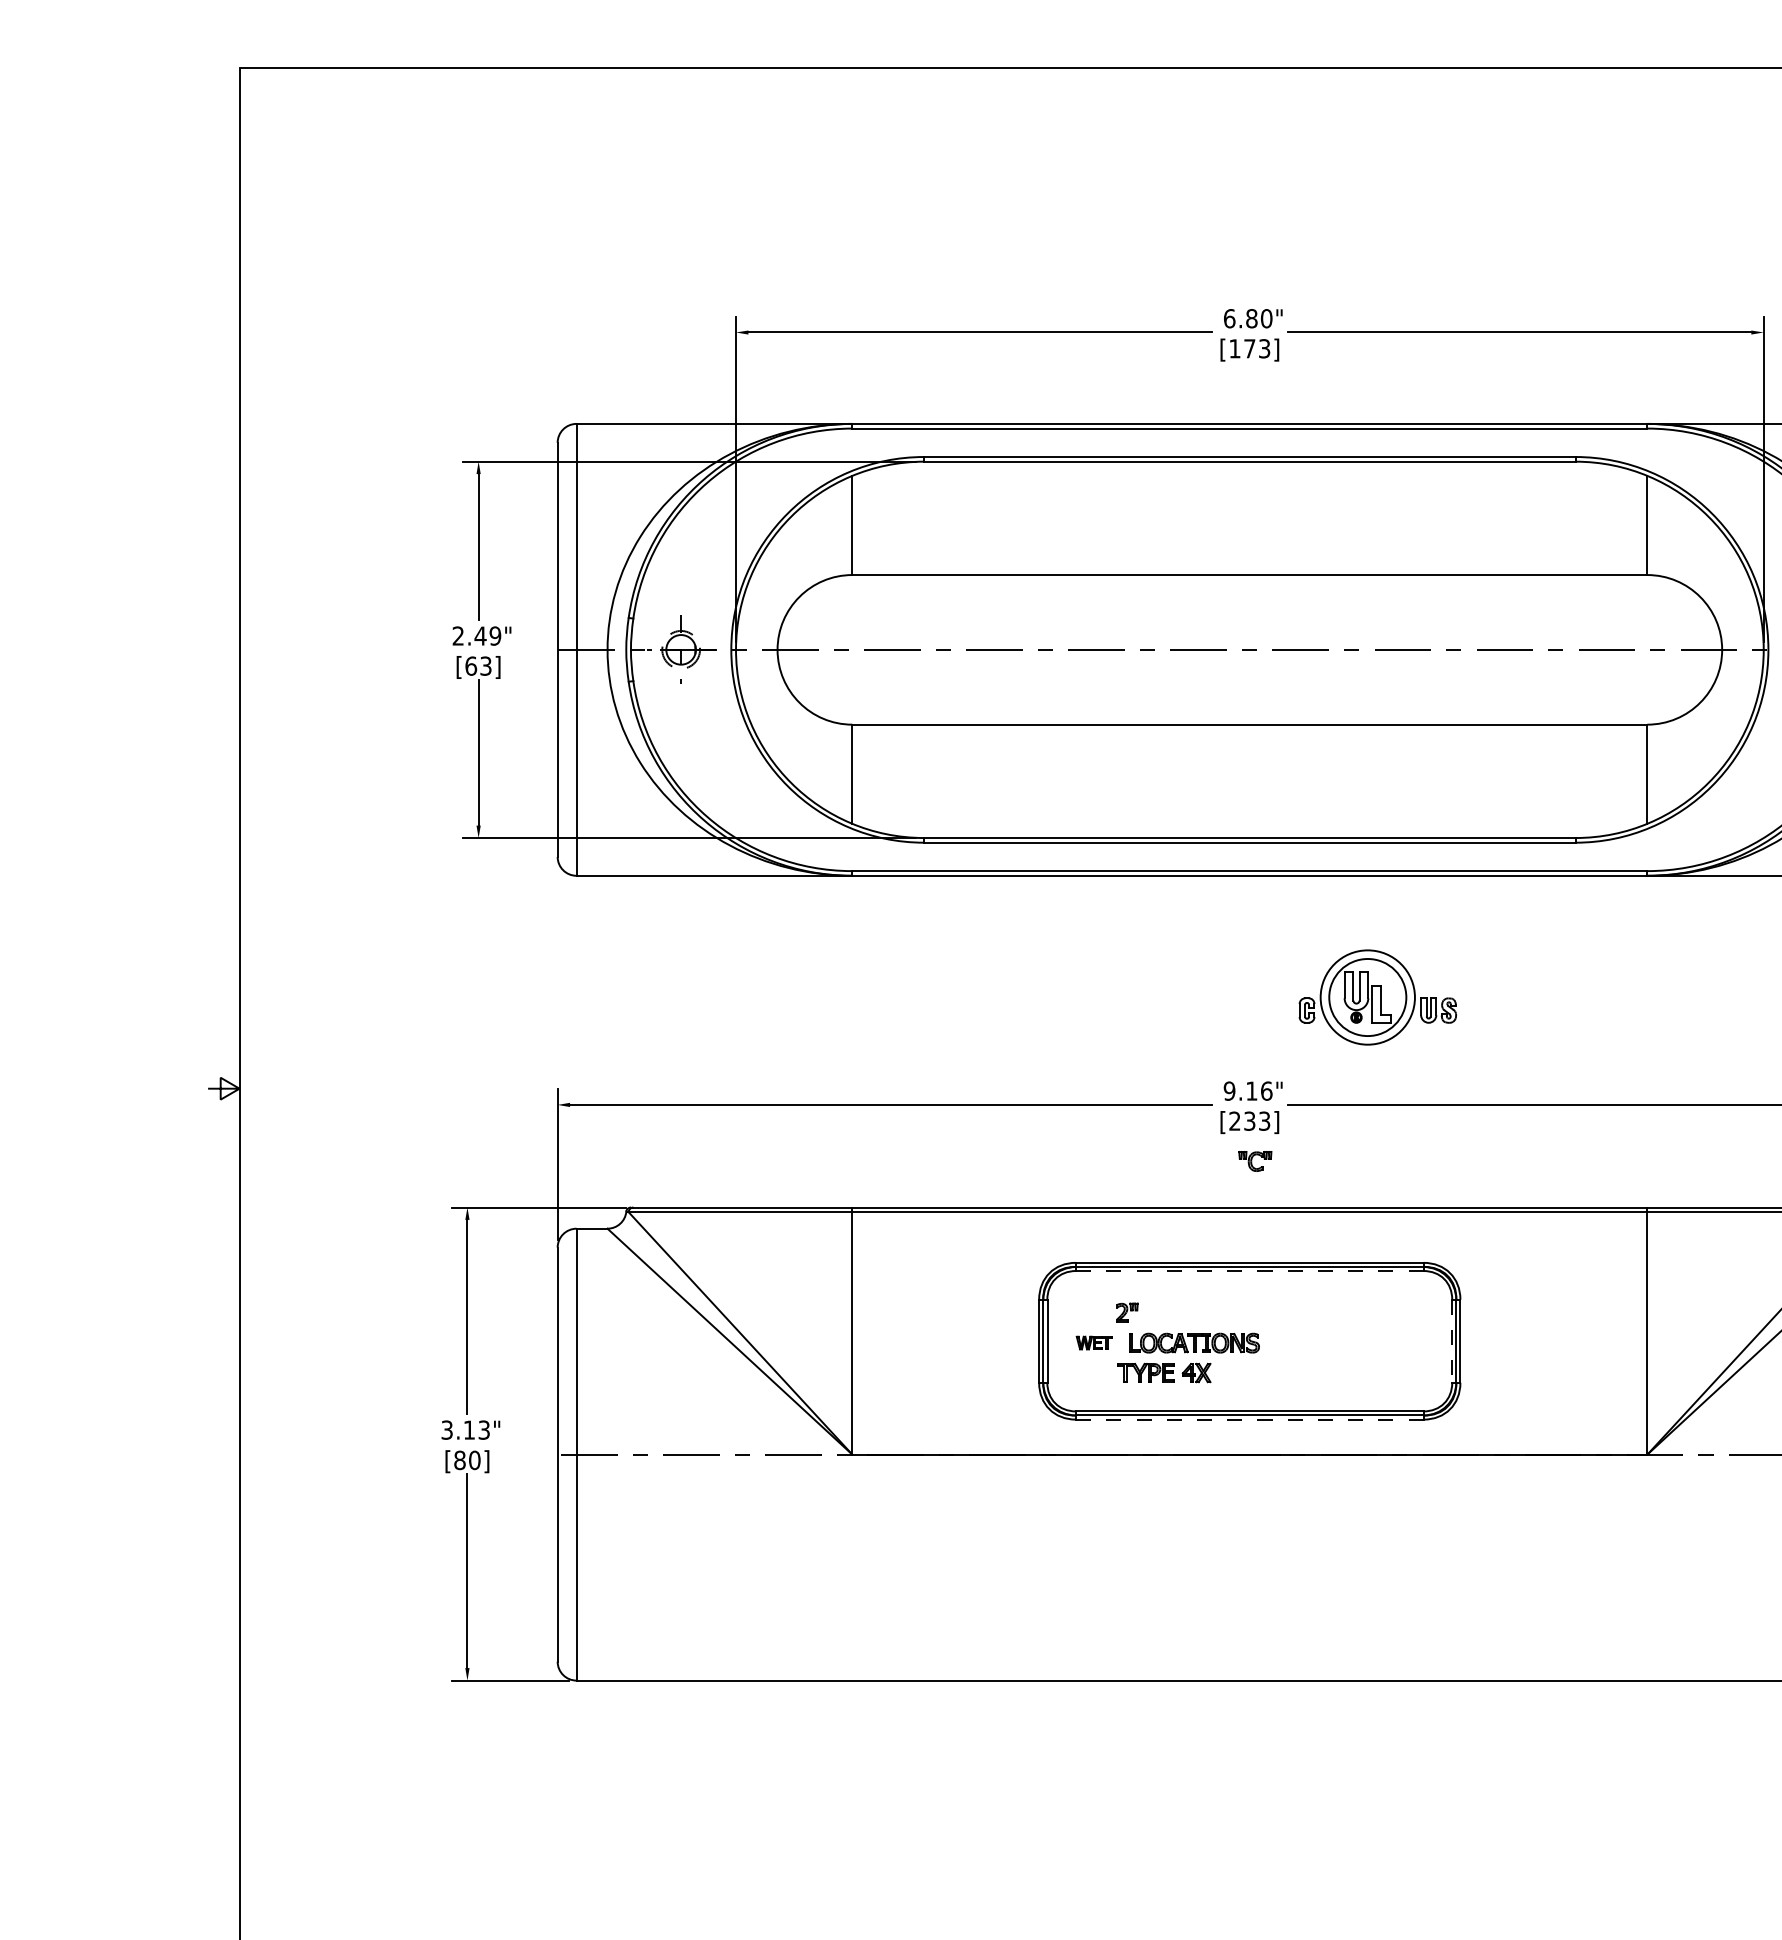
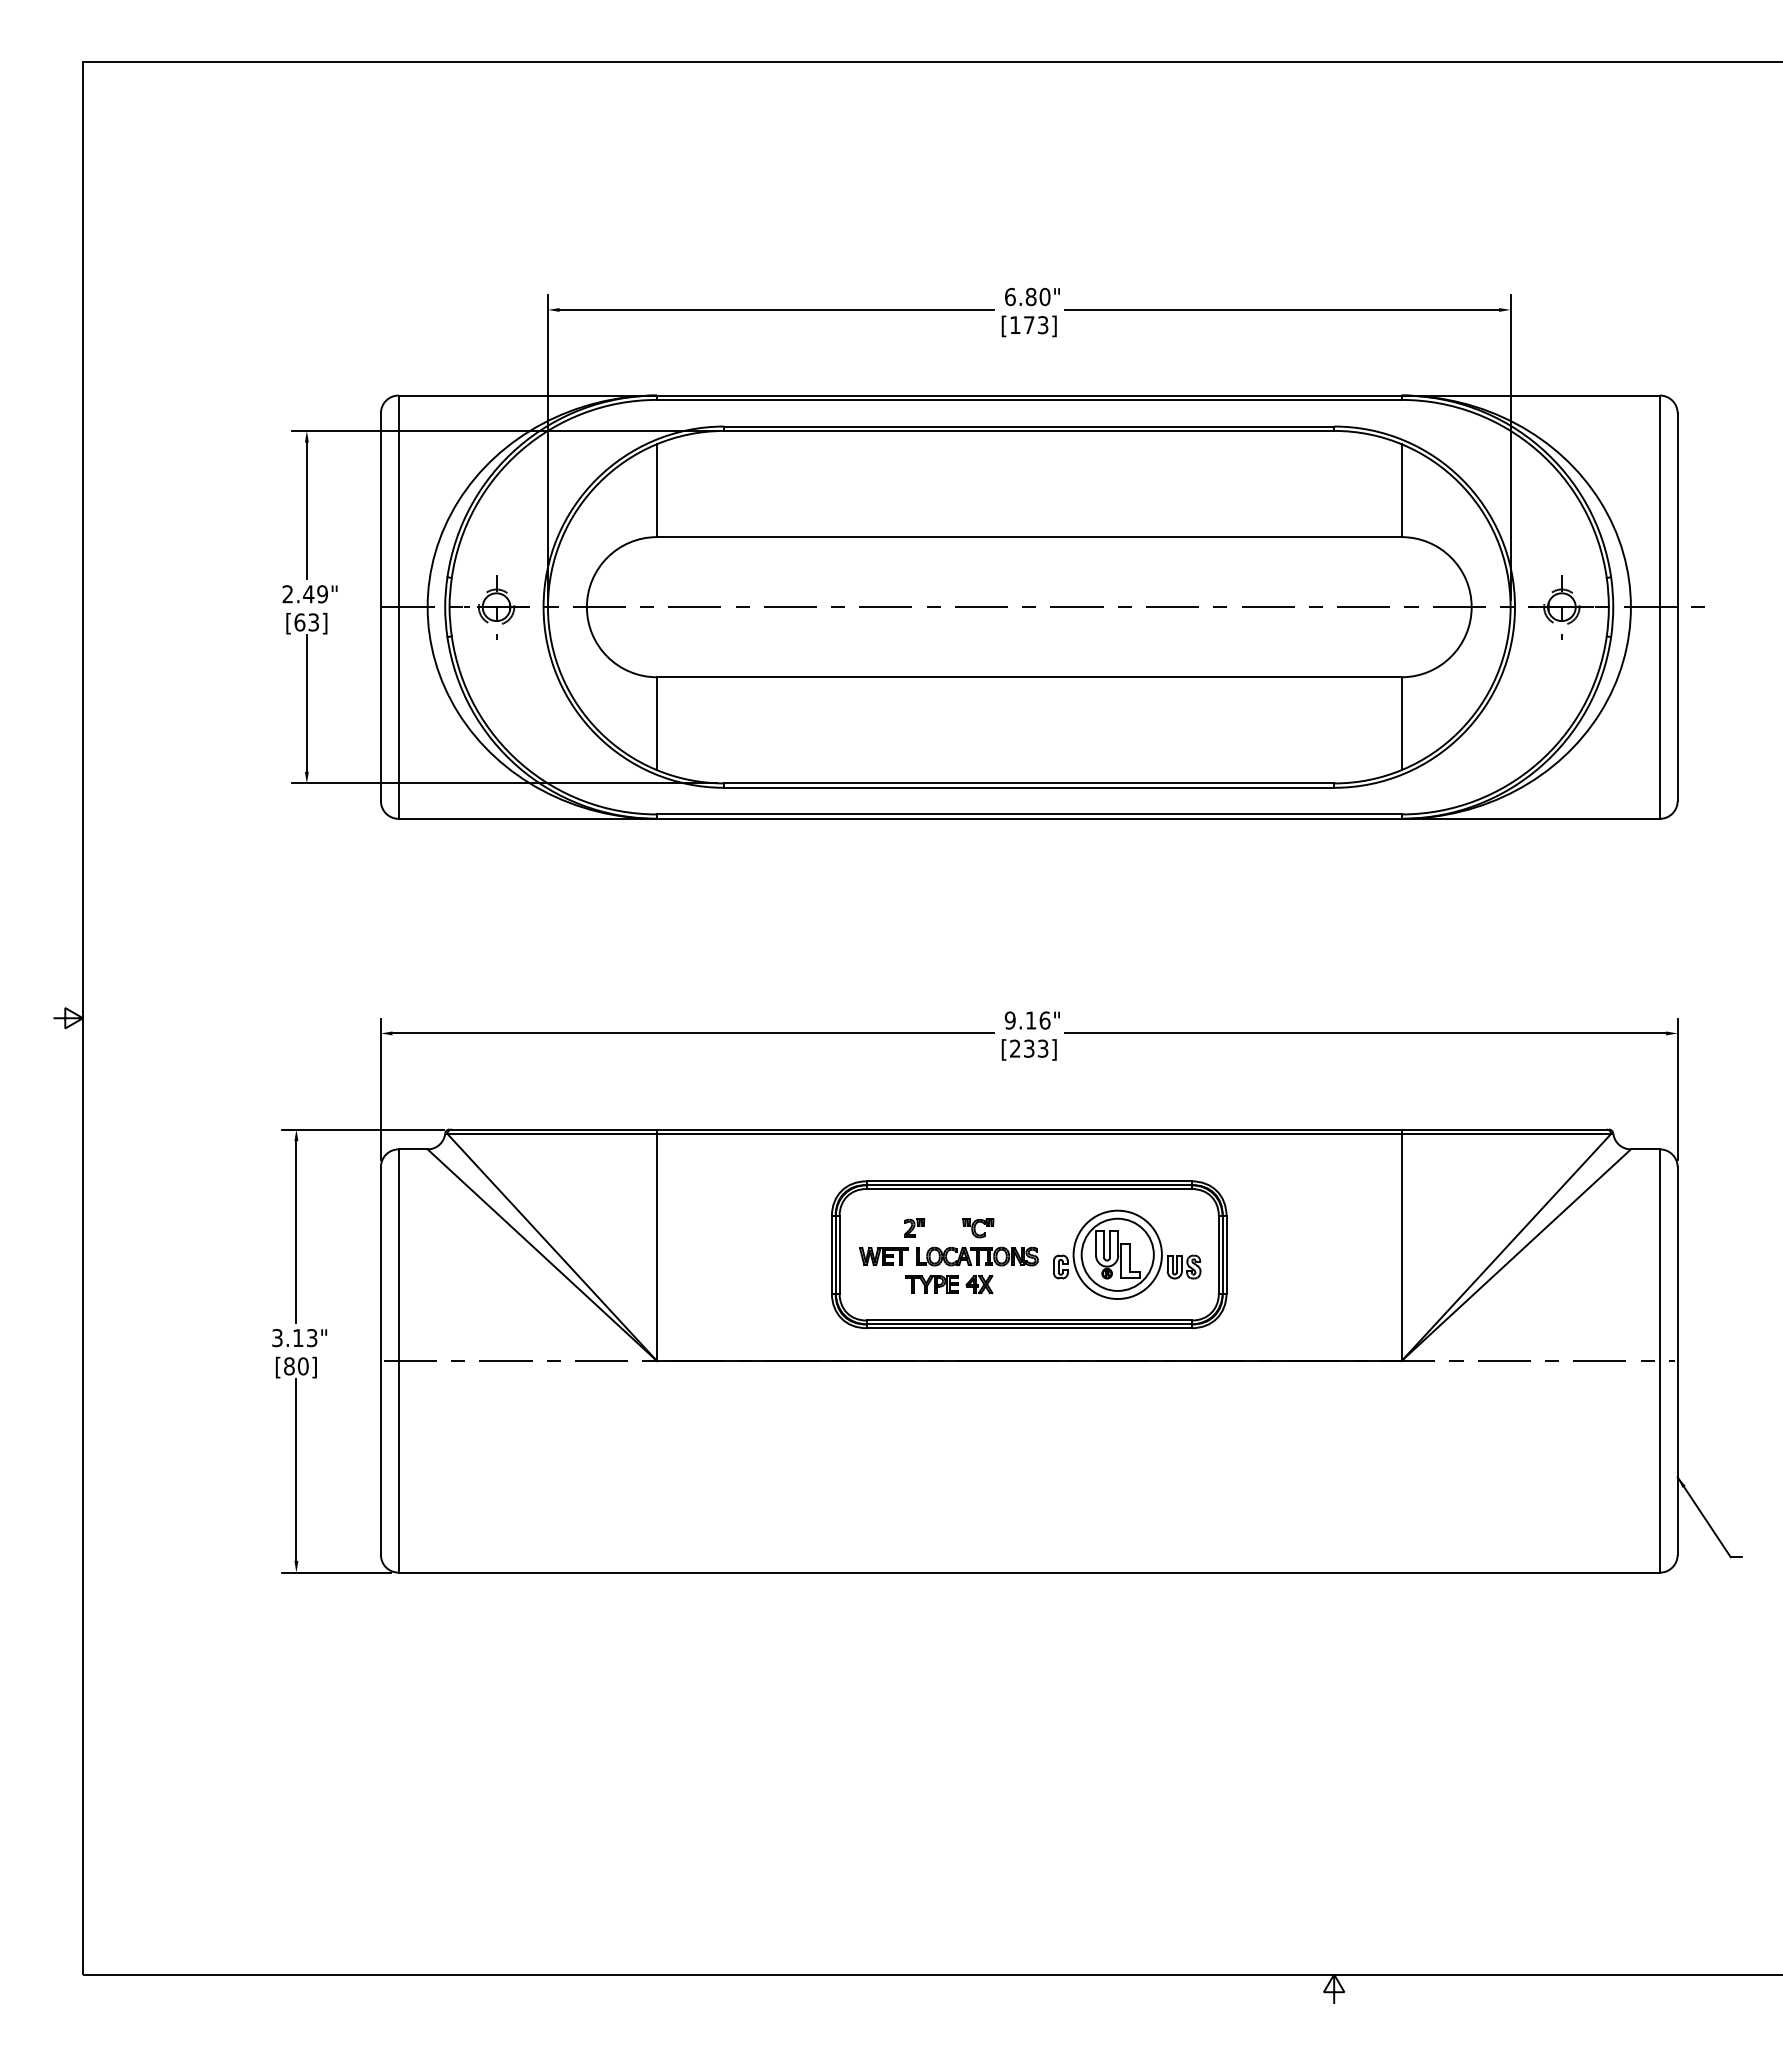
part: (1378, 997) -> (1127, 1254), moved
part: (1255, 1161) -> (978, 1228), moved
line: (1250, 1271) -> (1029, 1189), dashed -> solid
line: (1451, 1340) -> (1218, 1254), dashed -> solid
part: (1094, 1343) -> (883, 1256), size x1.43
line: (1250, 1419) -> (1029, 1328), dashed -> solid

